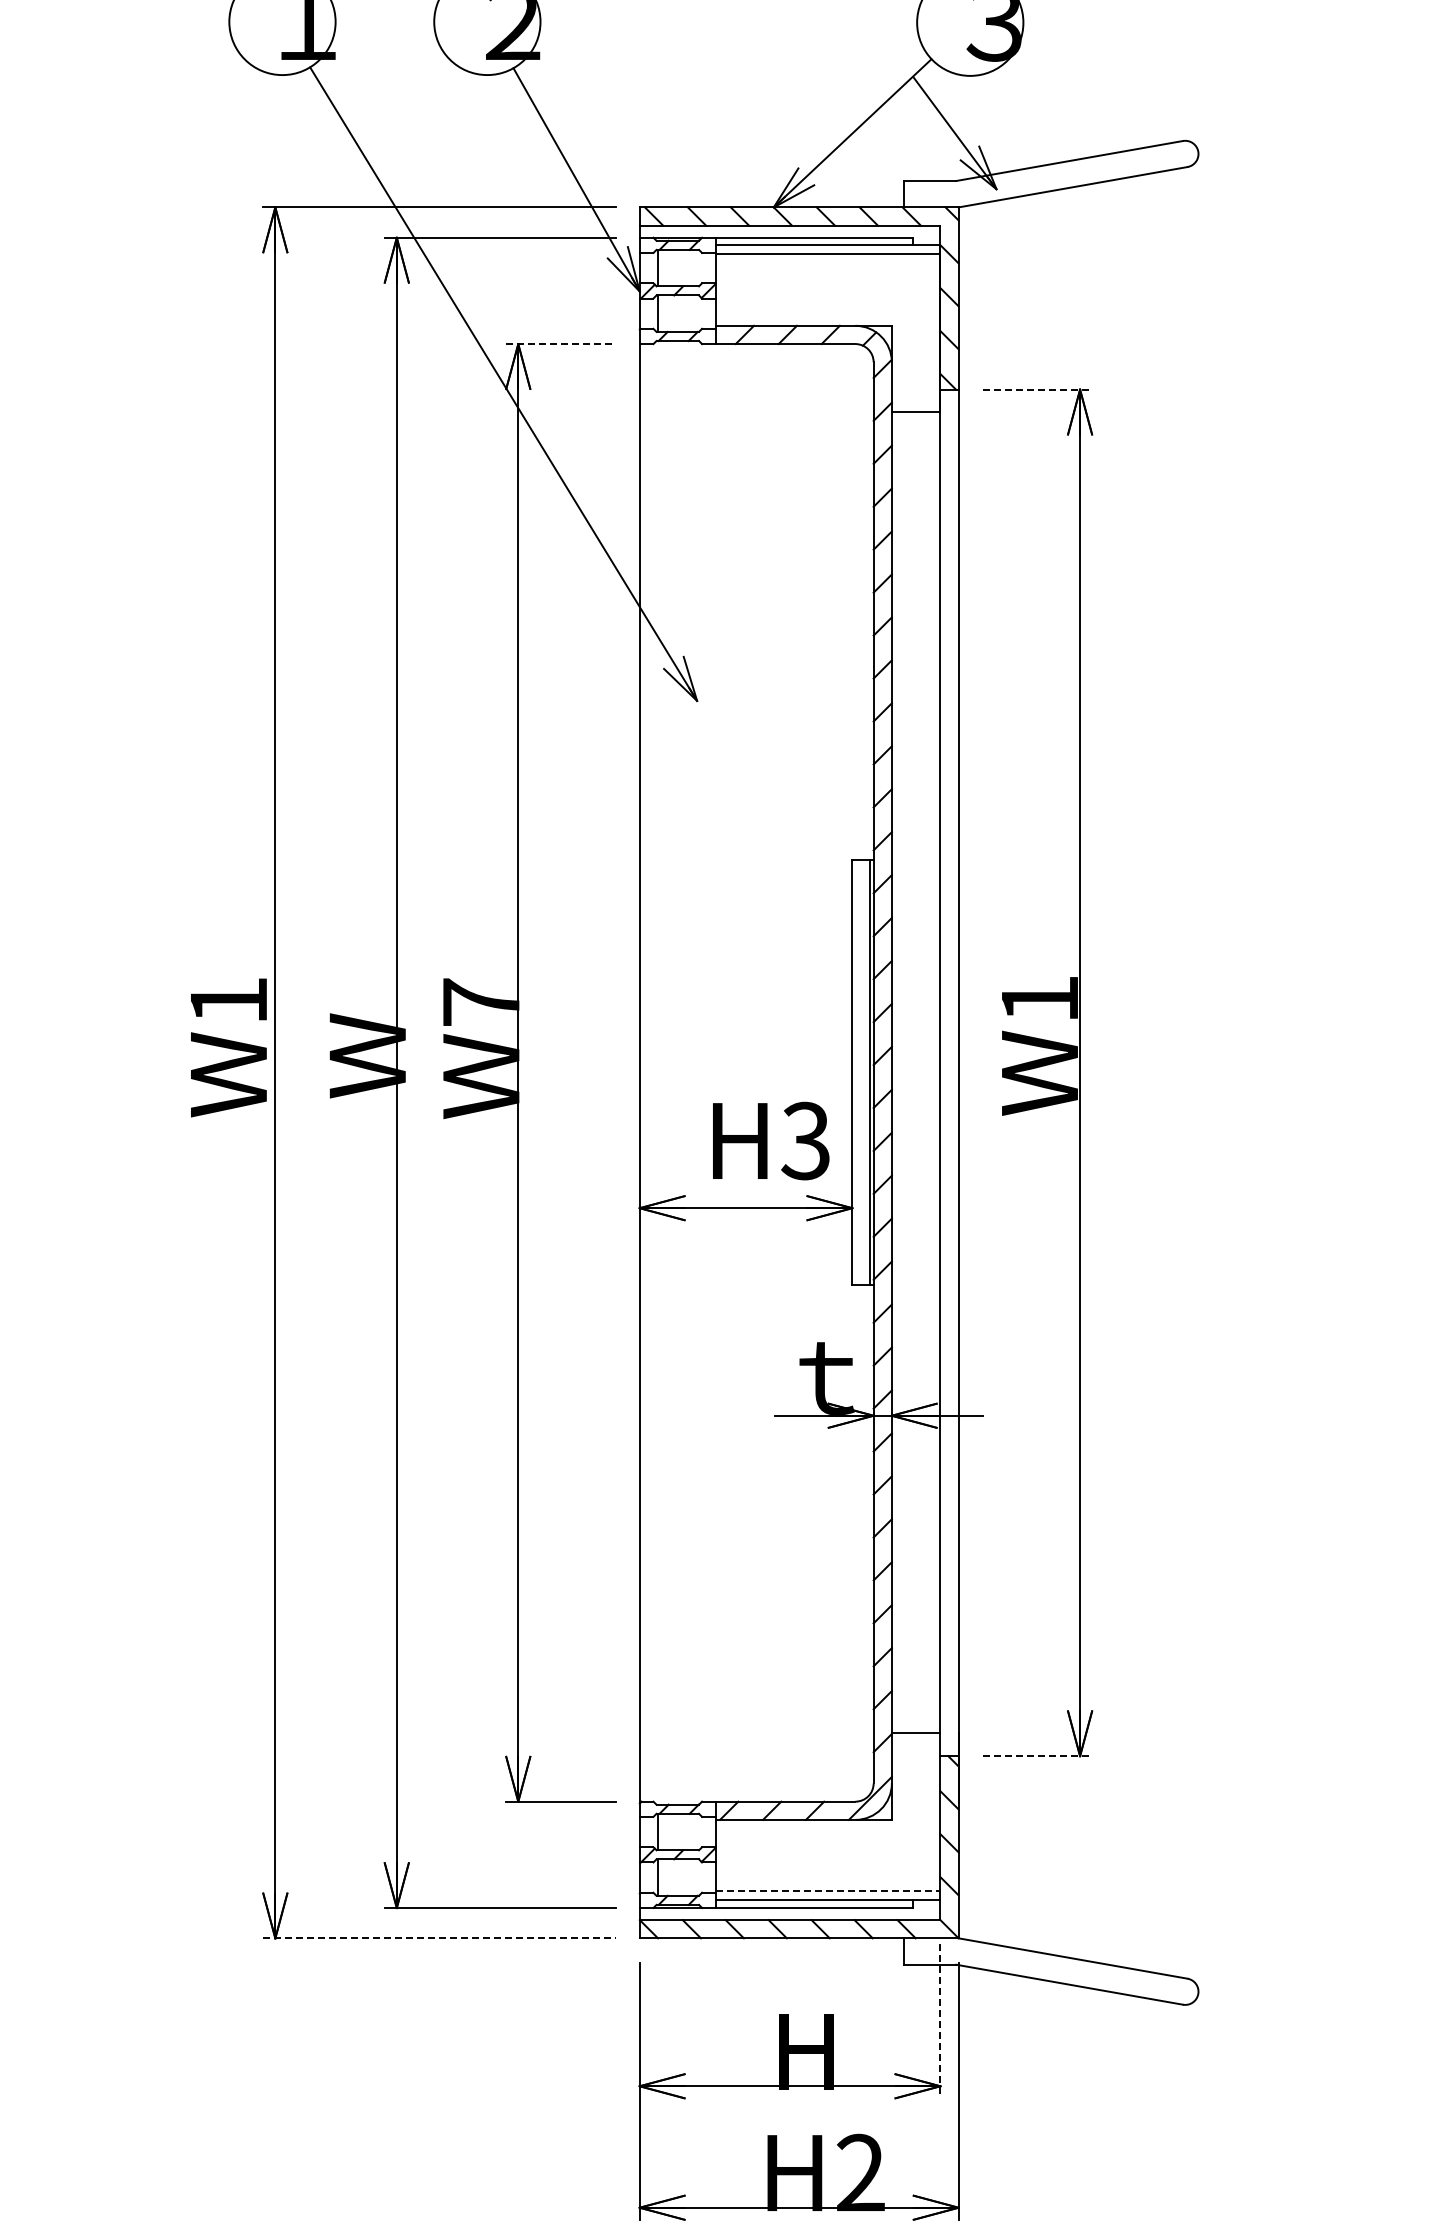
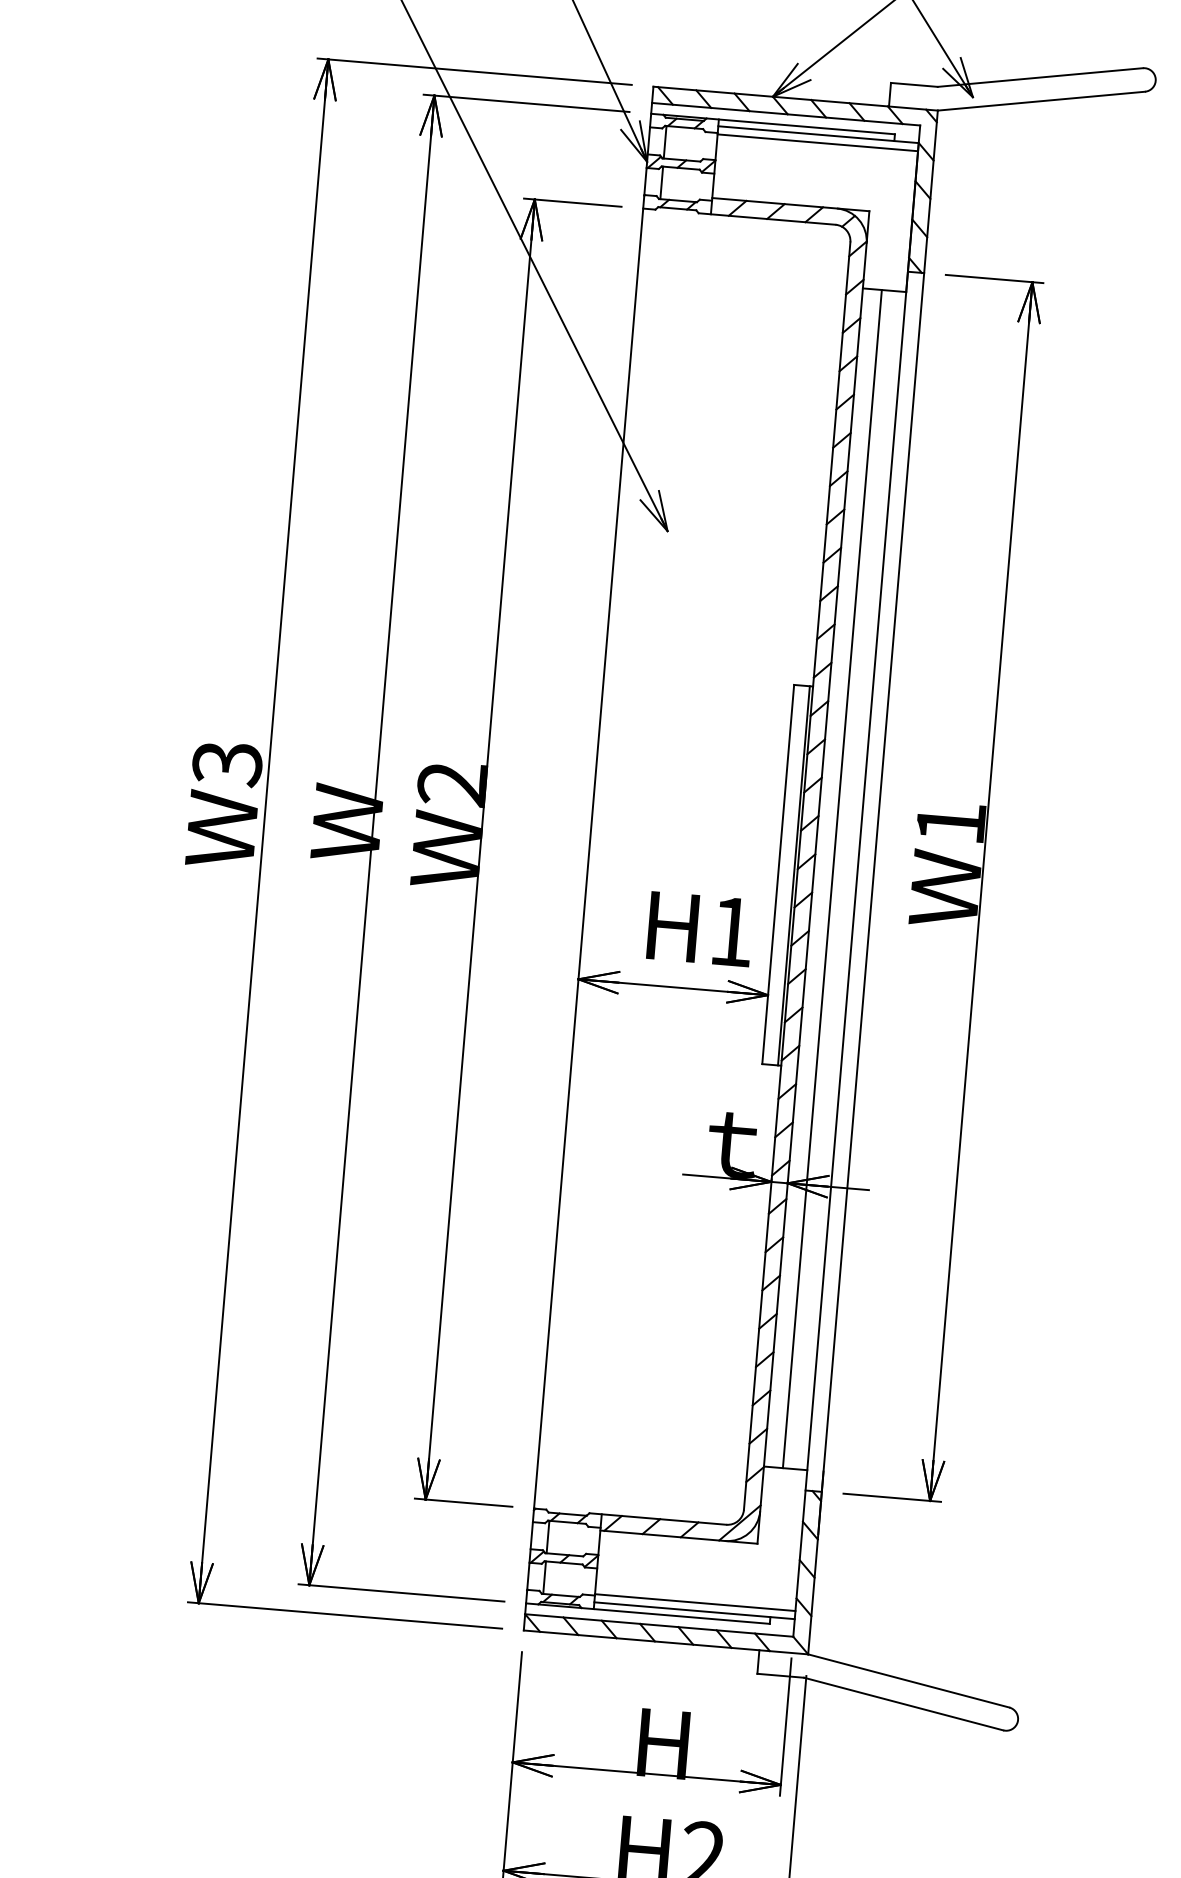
line: (560, 344) -> (572, 203), dashed -> solid
line: (1037, 389) -> (994, 278), dashed -> solid
text: (228, 1001) -> (227, 764), W1 -> W3
text: (480, 1002) -> (451, 783), W7 -> W2
line: (913, 1072) -> (832, 878), added
text: (805, 1140) -> (731, 931), H3 -> H1
line: (1037, 1756) -> (892, 1498), dashed -> solid
line: (828, 1891) -> (695, 1602), dashed -> solid
line: (439, 1938) -> (345, 1615), dashed -> solid
line: (940, 2021) -> (785, 1727), dashed -> solid

